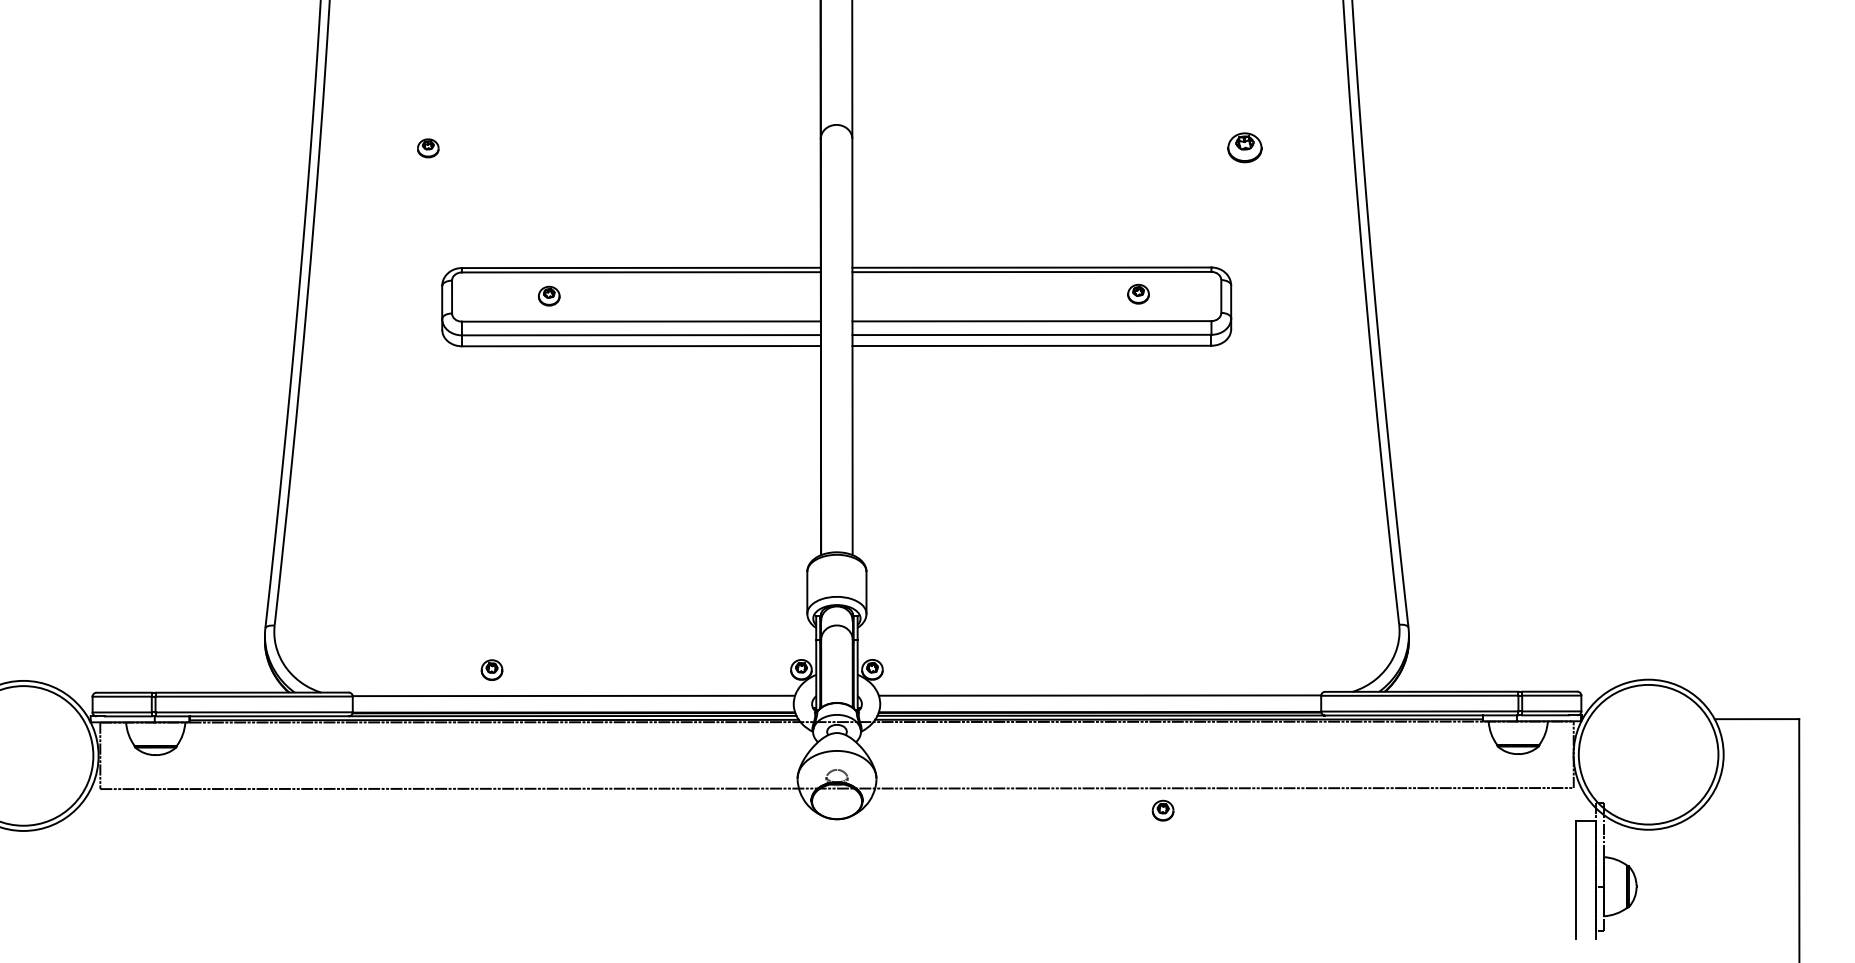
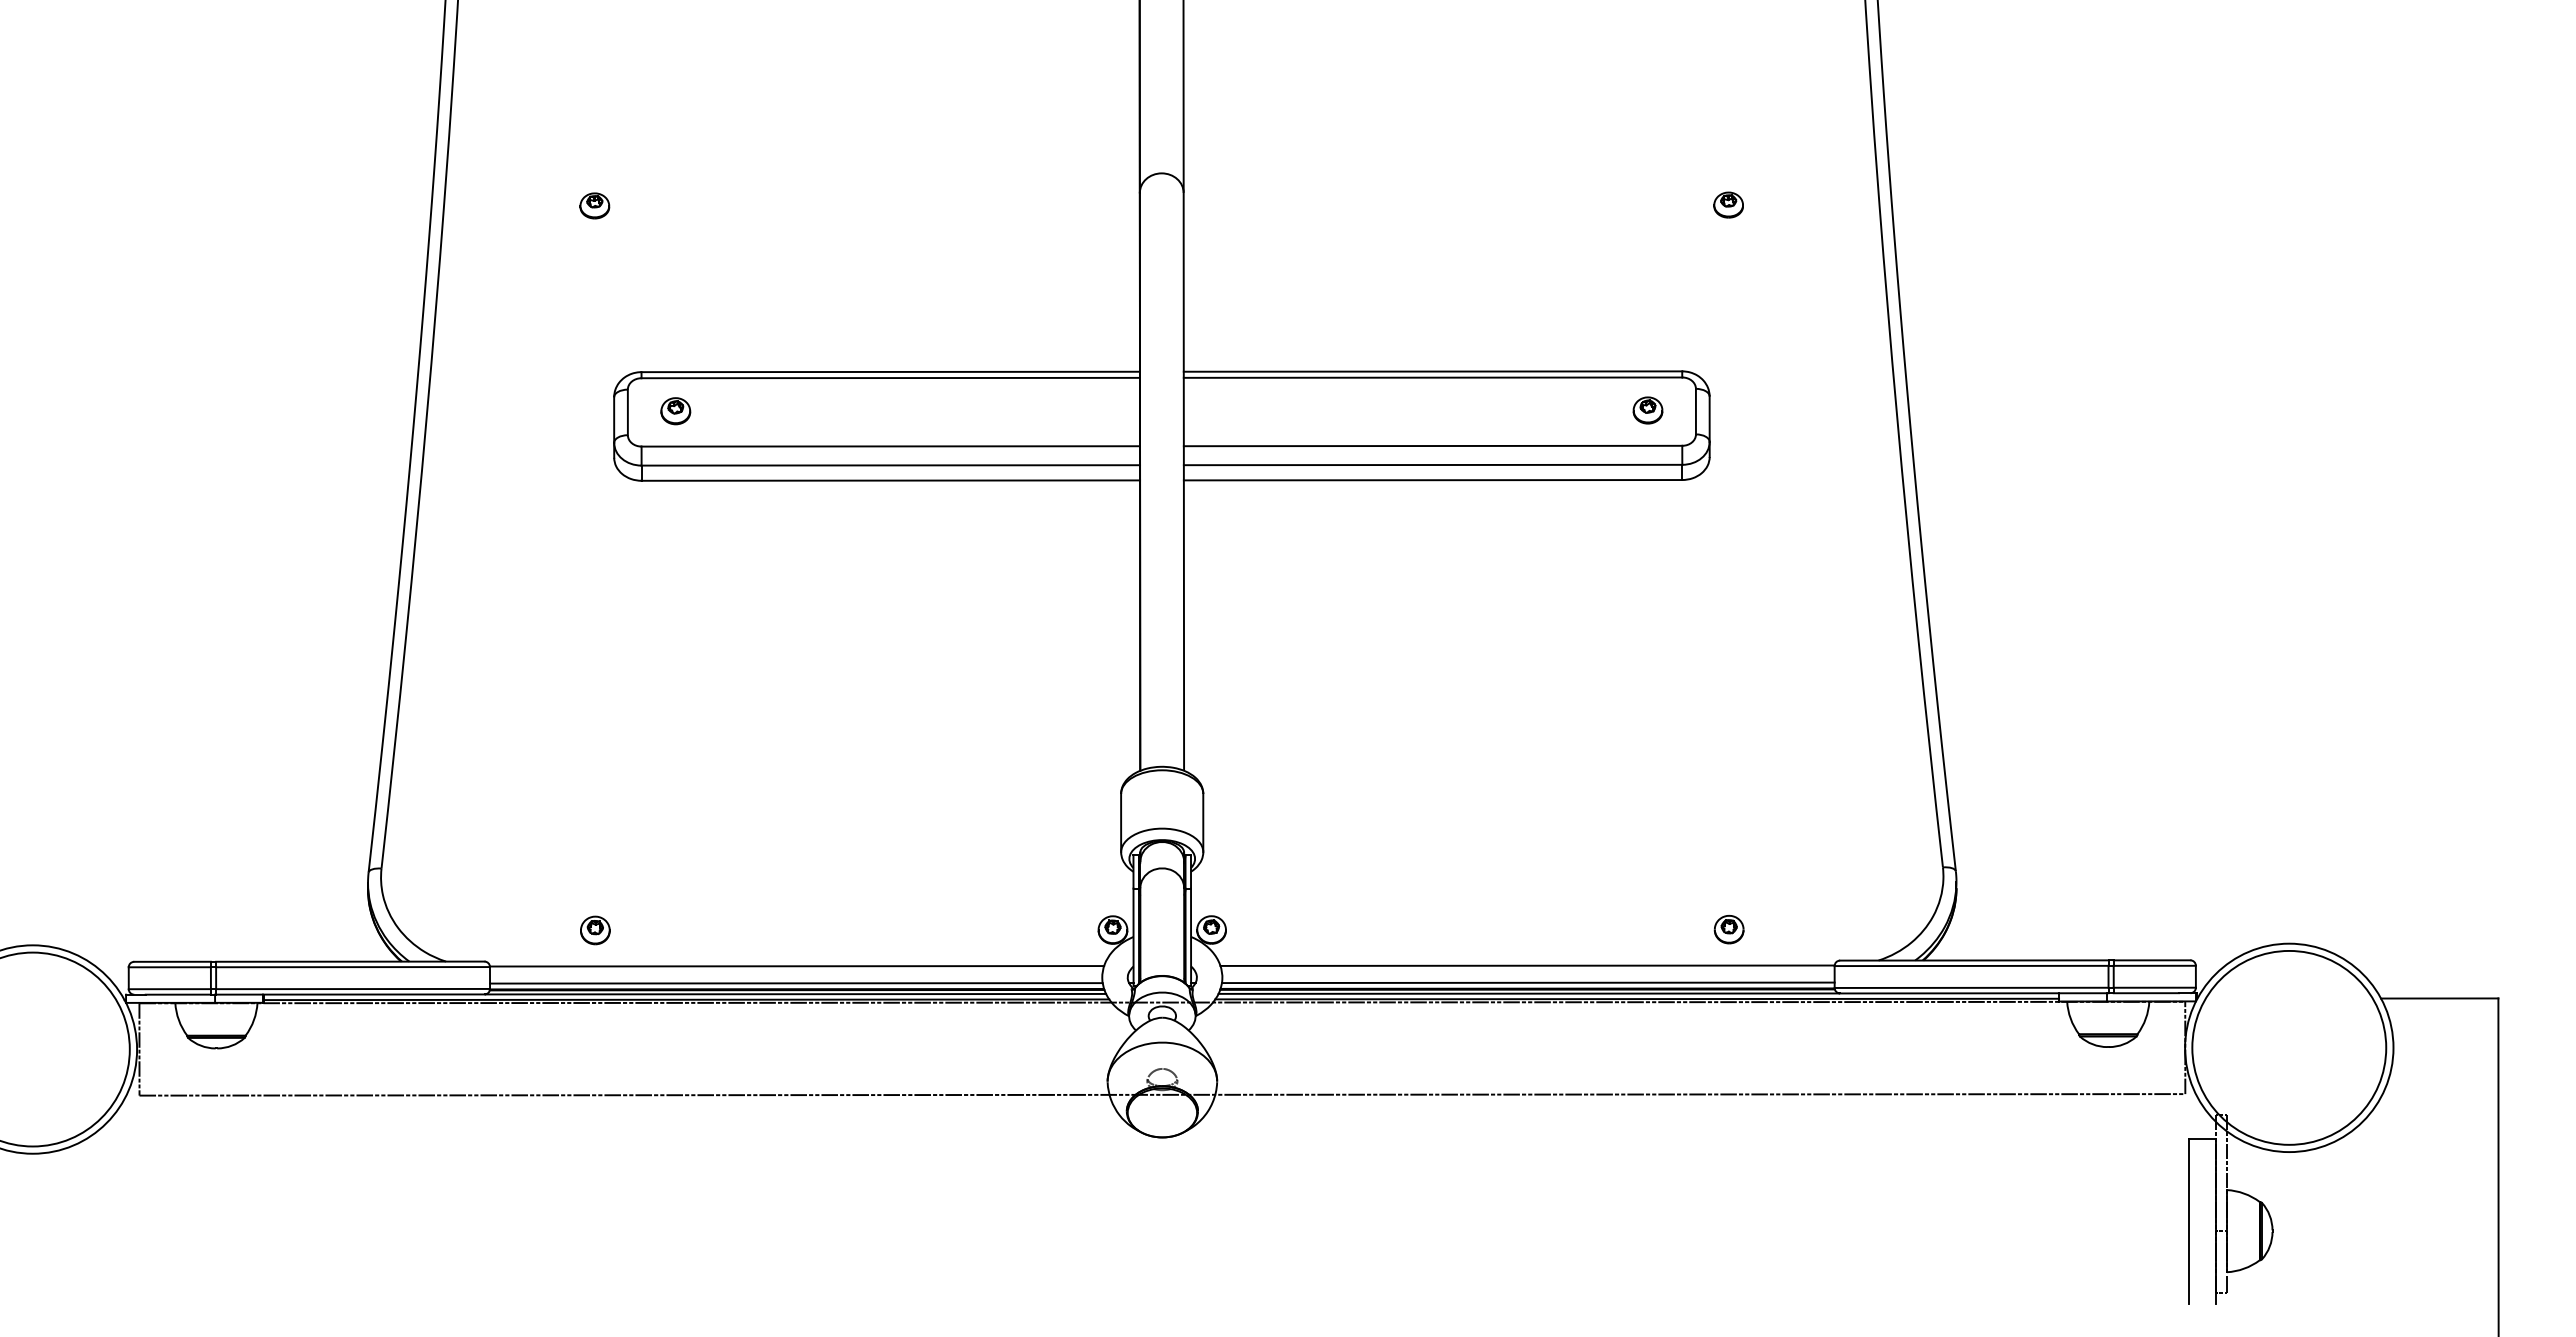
part: (1244, 147) -> (1728, 204), size x0.62
part: (1138, 294) -> (1647, 410), moved
part: (549, 296) -> (675, 411), moved
part: (492, 670) -> (595, 930), moved
line: (1099, 707) -> (1527, 982), added
line: (573, 708) -> (796, 983), added
part: (1162, 810) -> (1728, 929), moved

